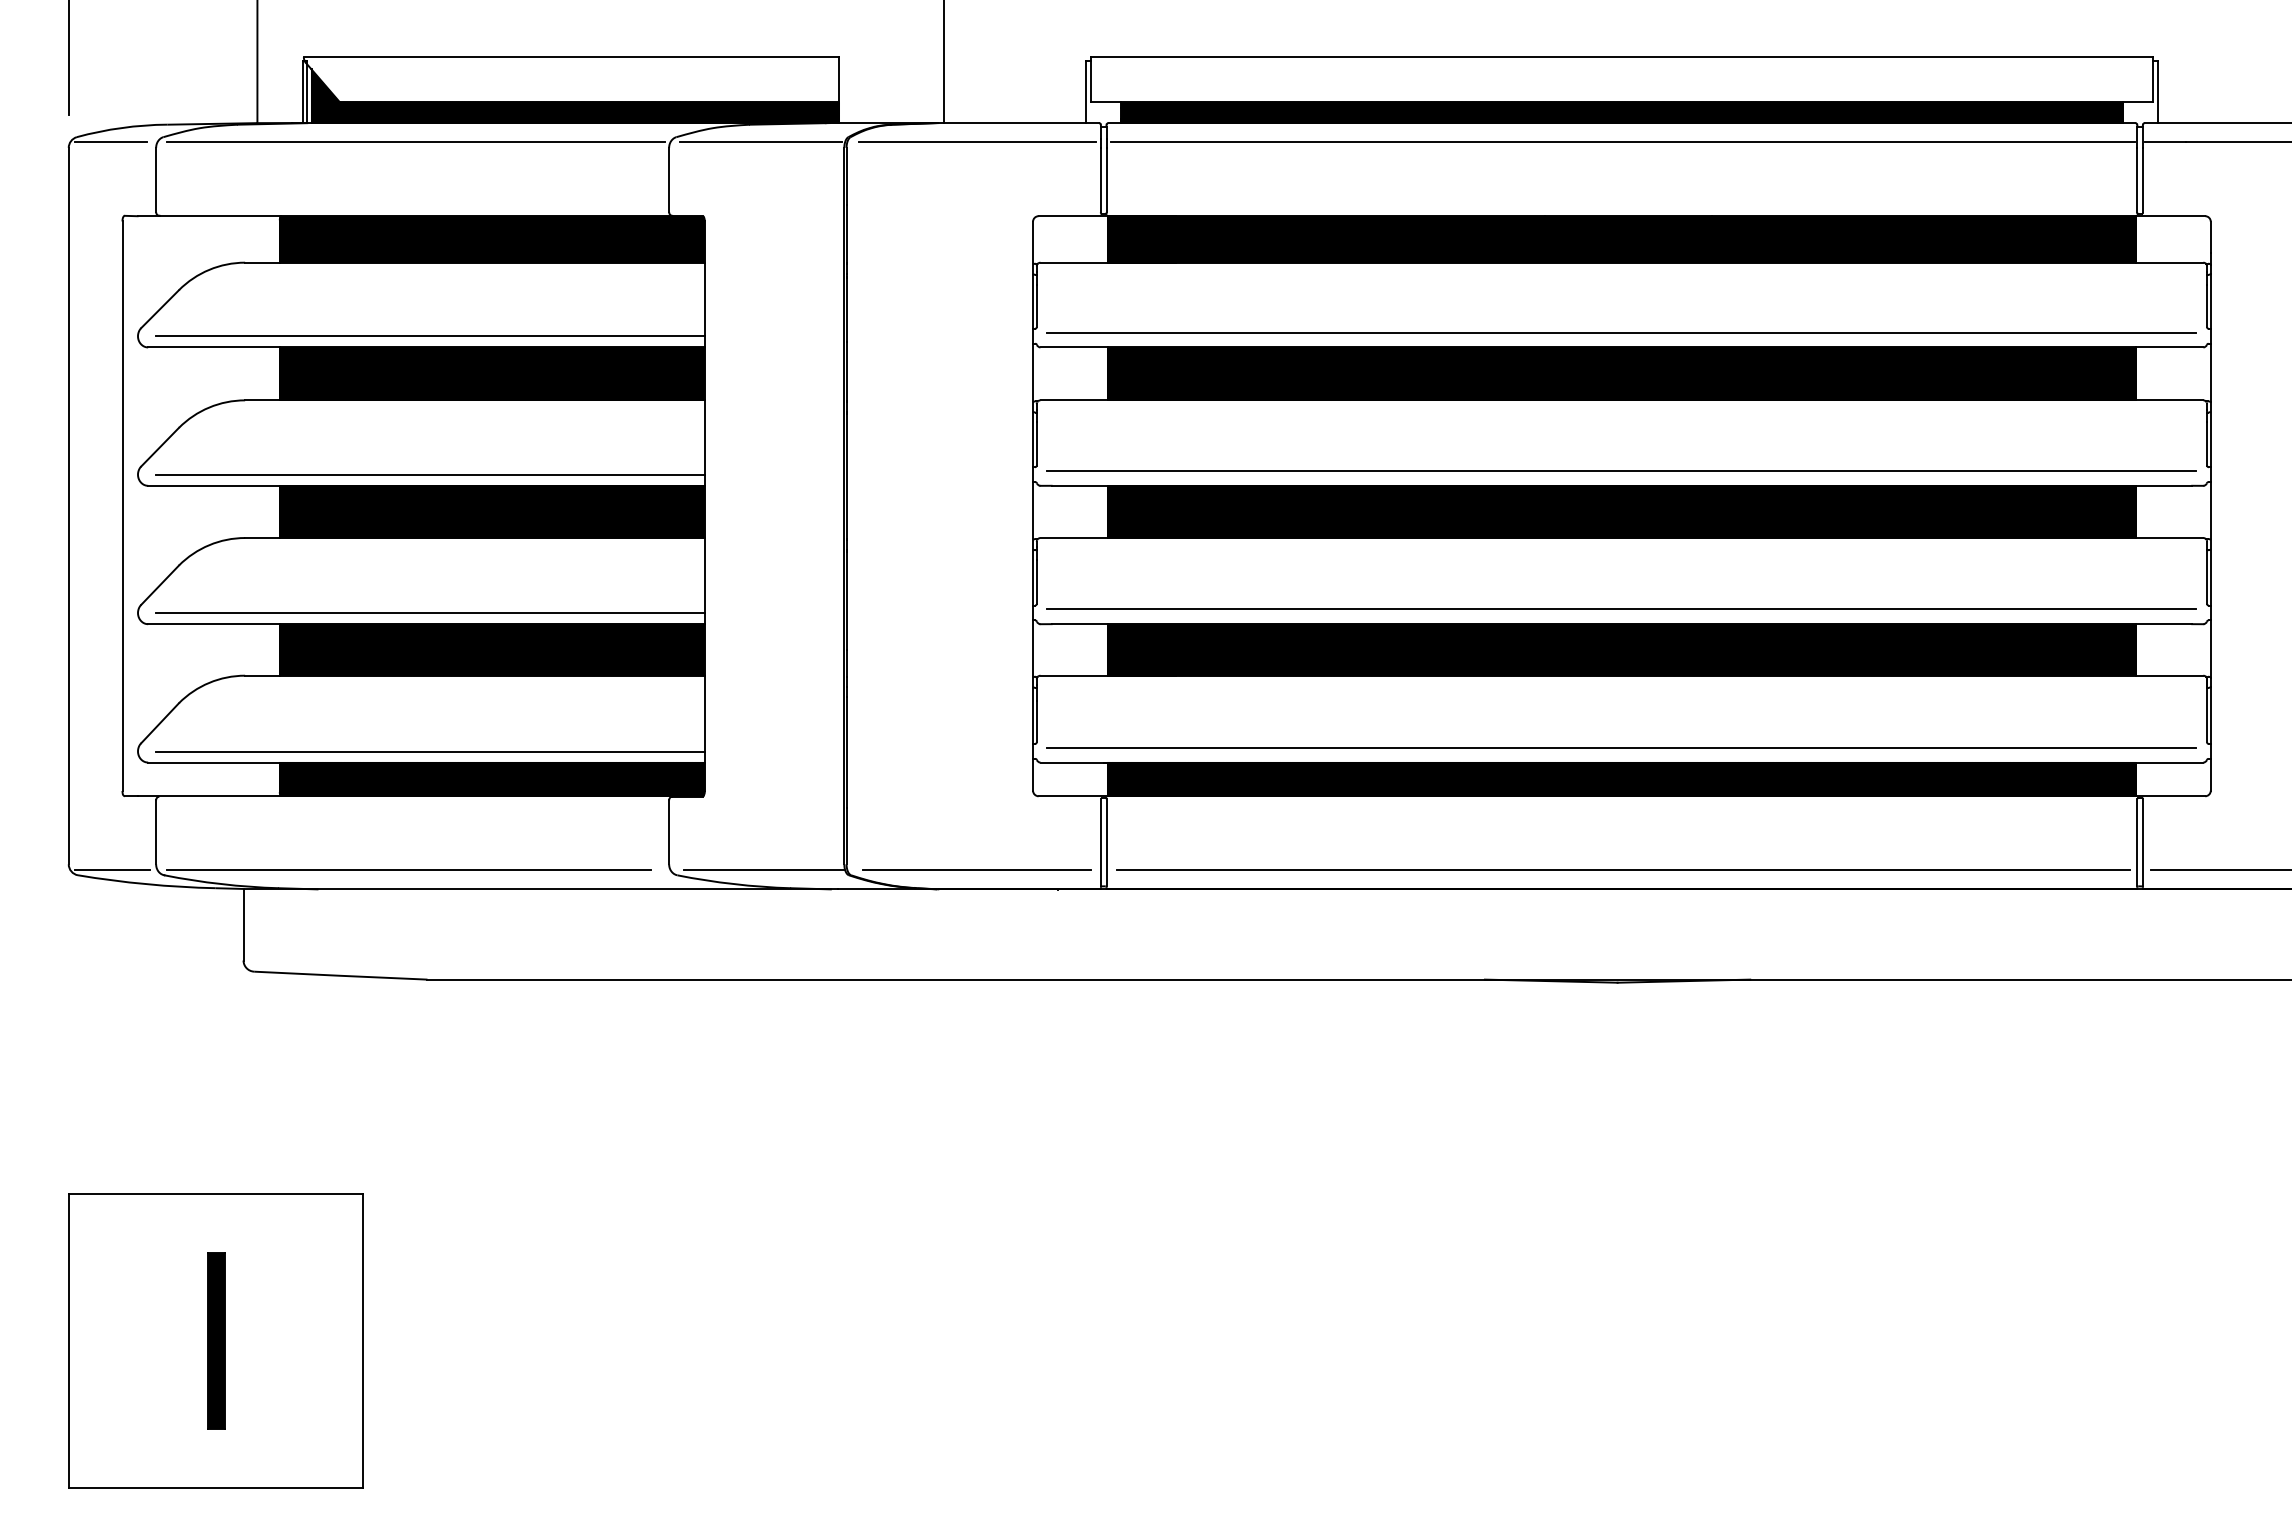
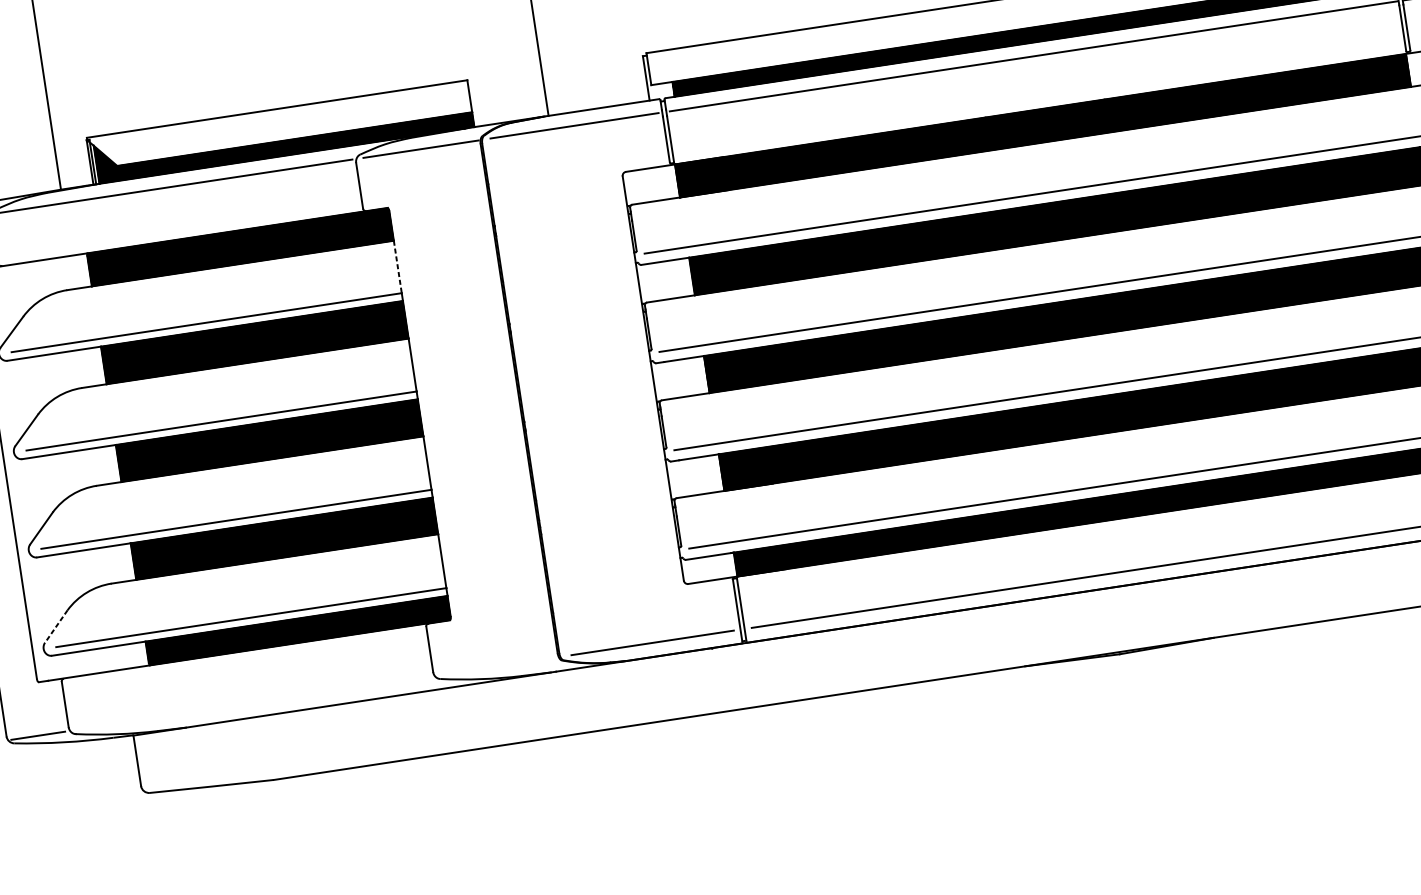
line: (704, 299) -> (397, 266), solid -> dashed
line: (159, 723) -> (55, 626), solid -> dashed
line: (408, 869) -> (248, 703), removed
line: (764, 869) -> (501, 665), removed

